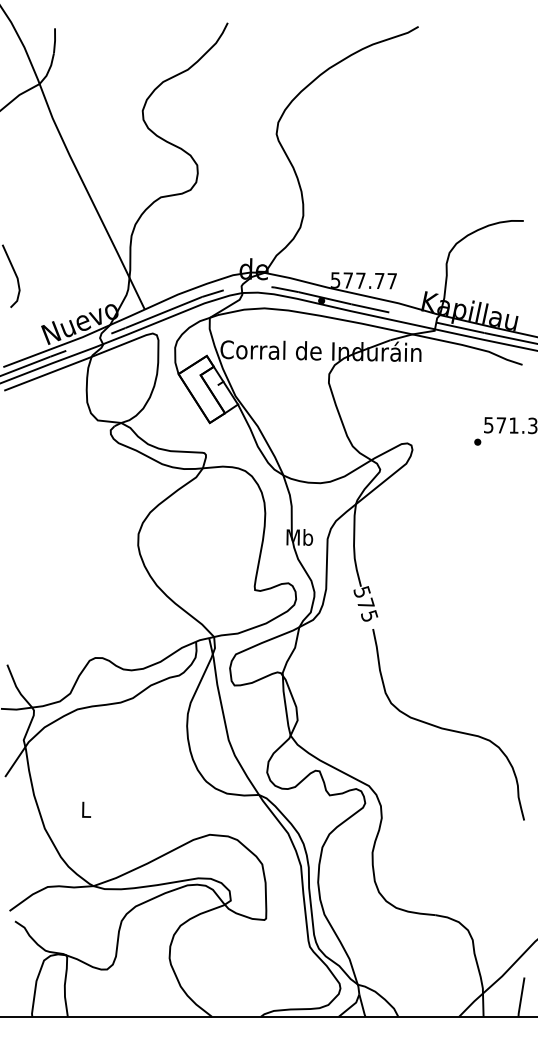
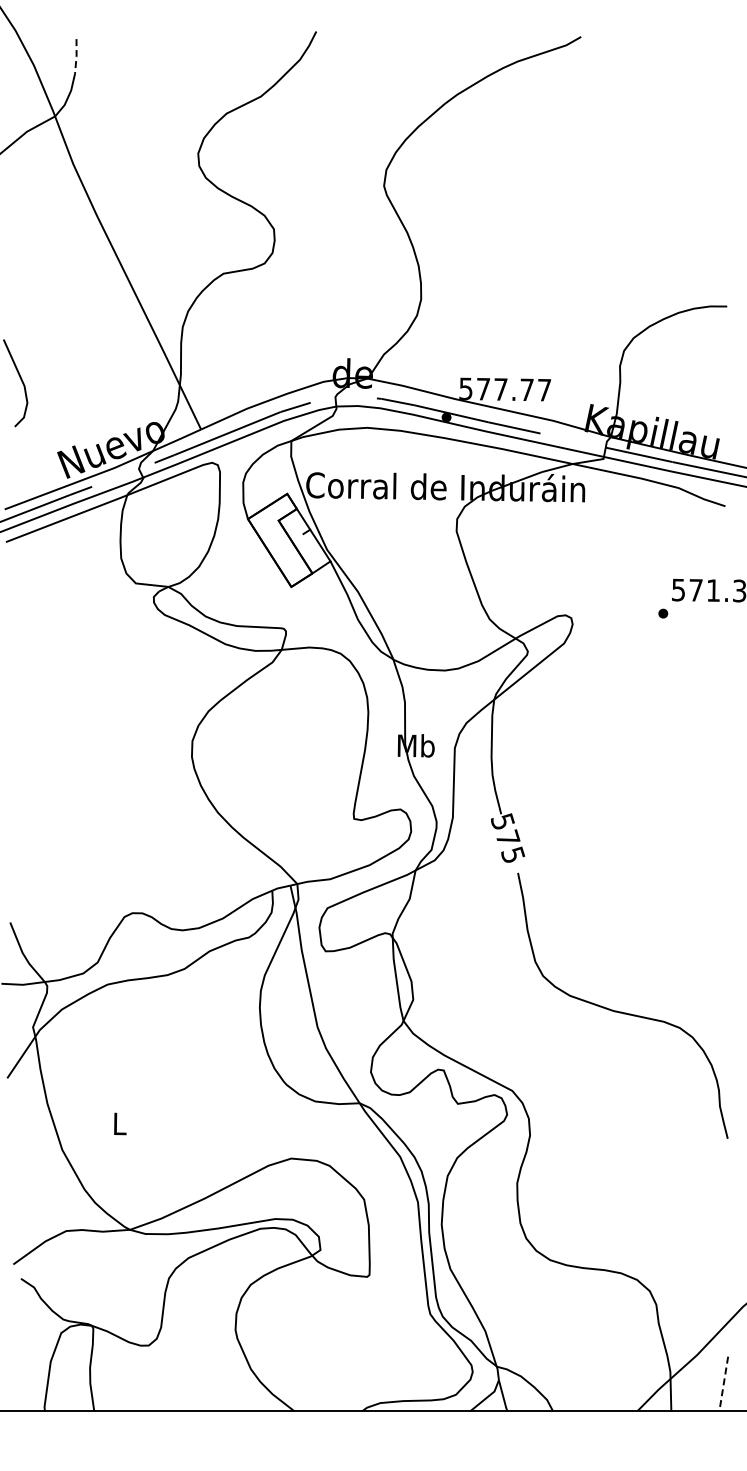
line: (55, 40) -> (76, 56), solid -> dashed
line: (521, 998) -> (723, 1385), solid -> dashed

